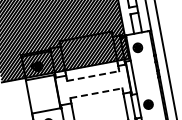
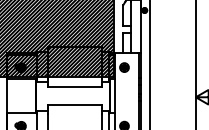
line: (93, 76) -> (74, 87), dashed -> solid
line: (96, 93) -> (74, 105), dashed -> solid

